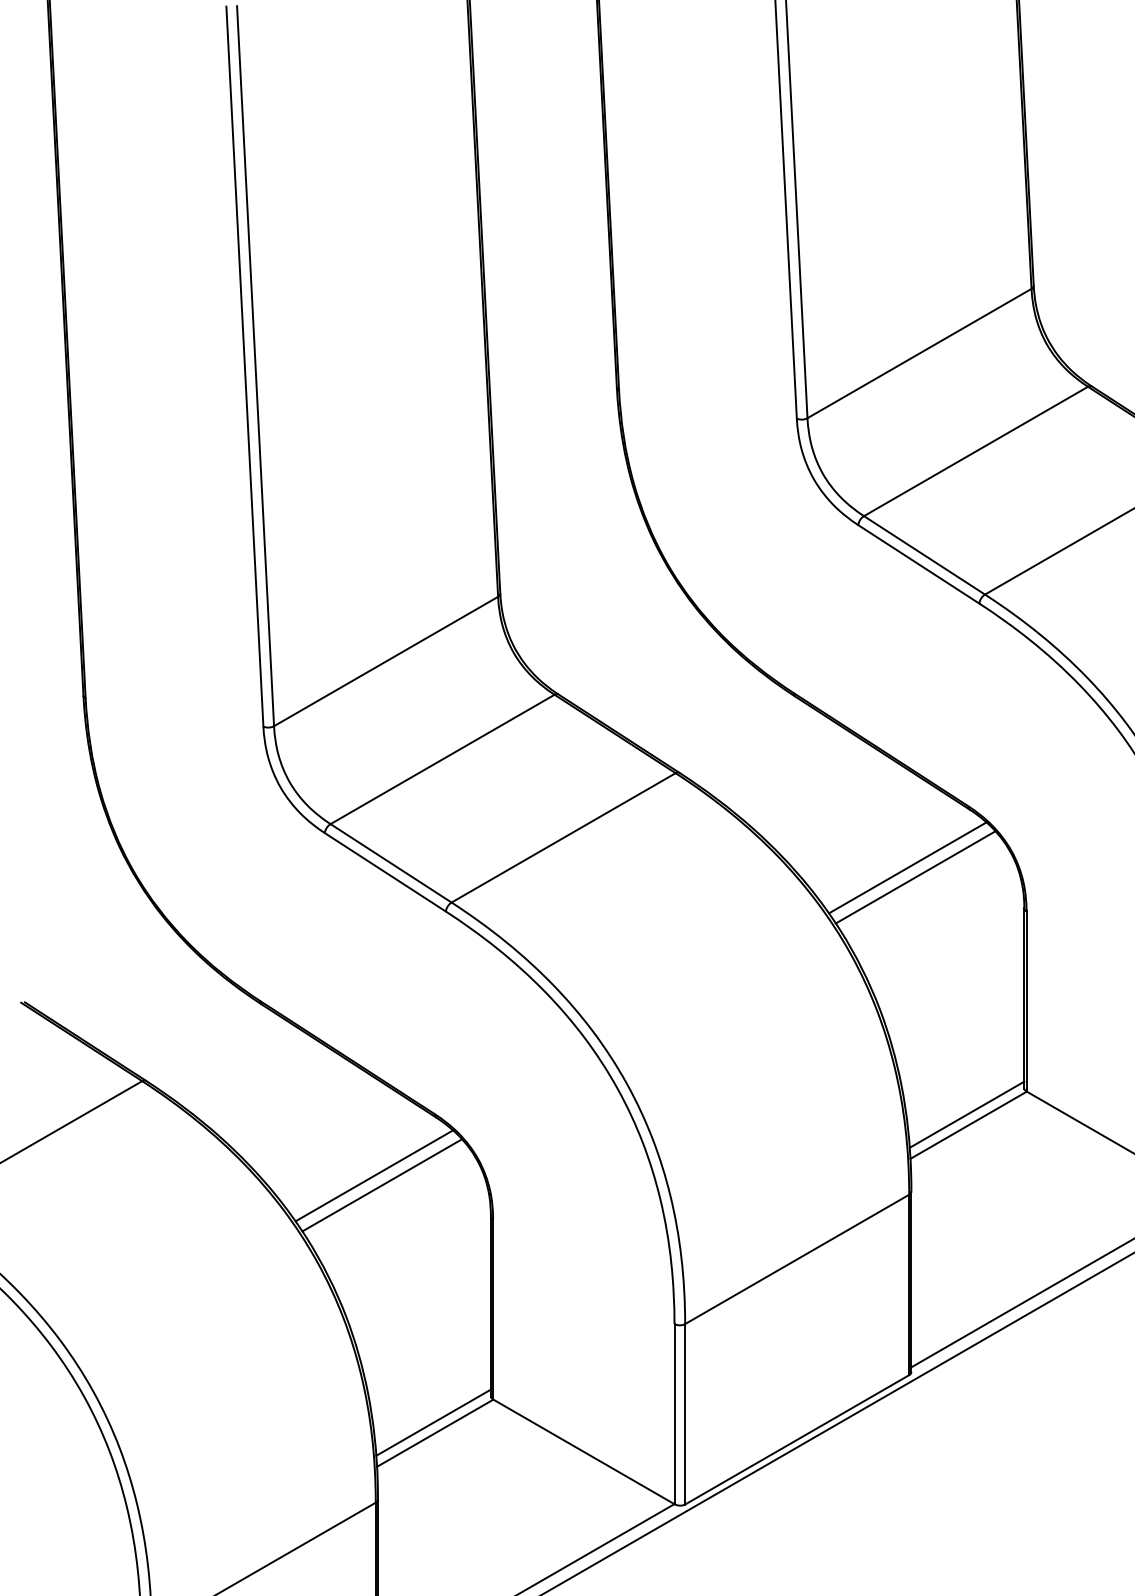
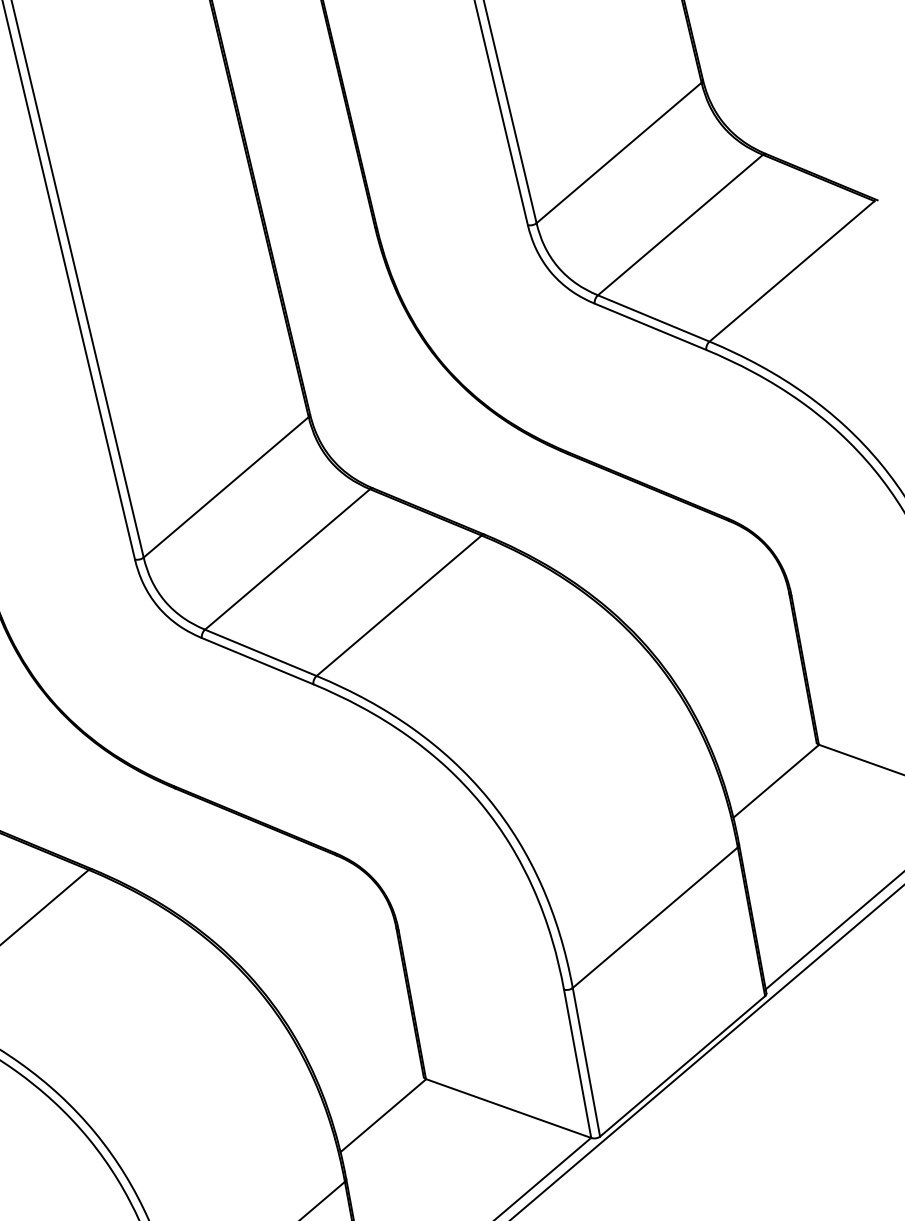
line: (907, 867) -> (686, 578), removed
line: (915, 877) -> (695, 585), removed
line: (966, 1114) -> (772, 772), removed
line: (374, 1175) -> (294, 912), removed
line: (382, 1185) -> (302, 919), removed
line: (433, 1422) -> (380, 1107), removed

